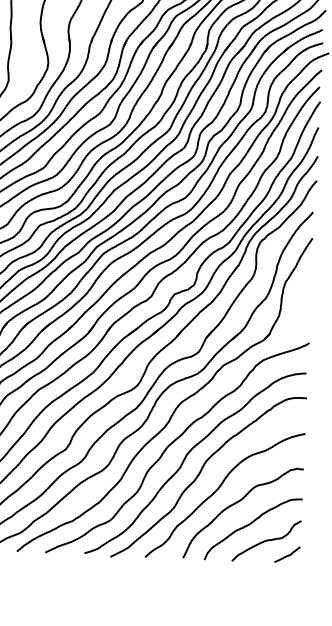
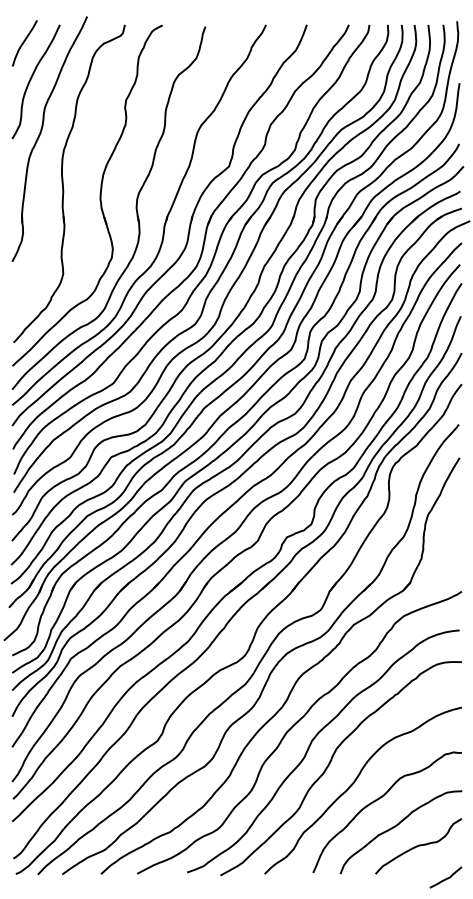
curve: (287, 555) -> (445, 878), moved

